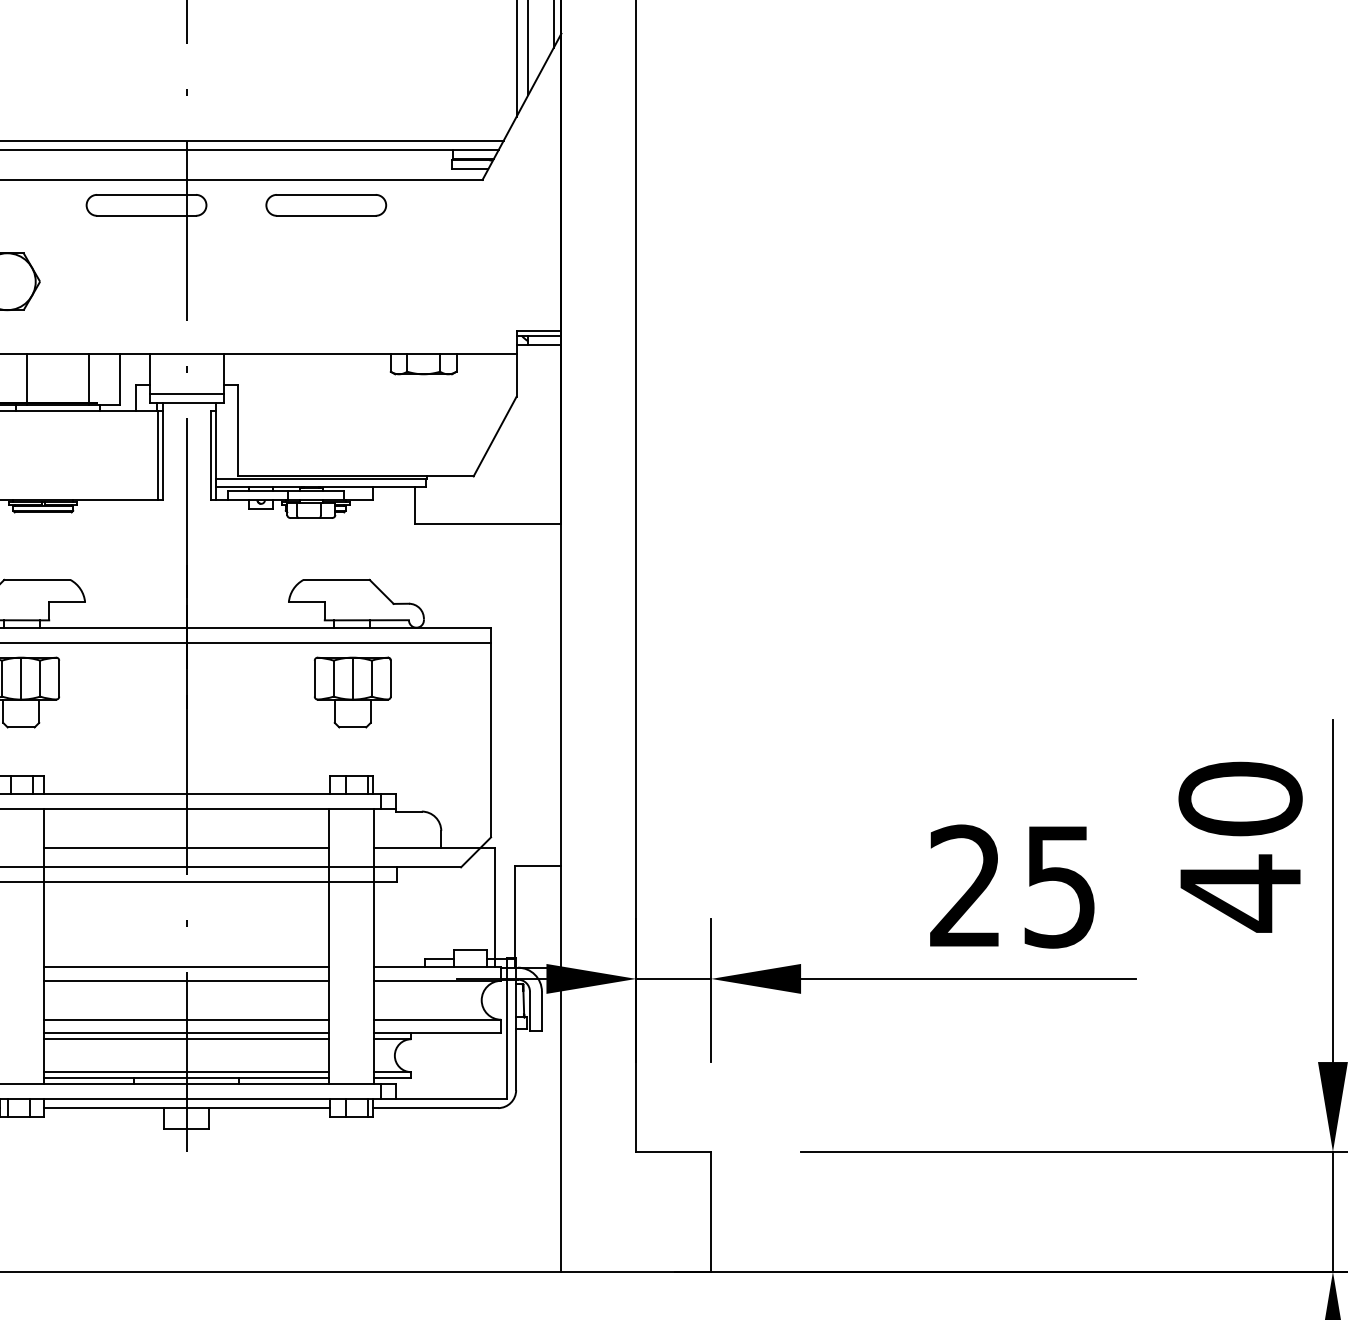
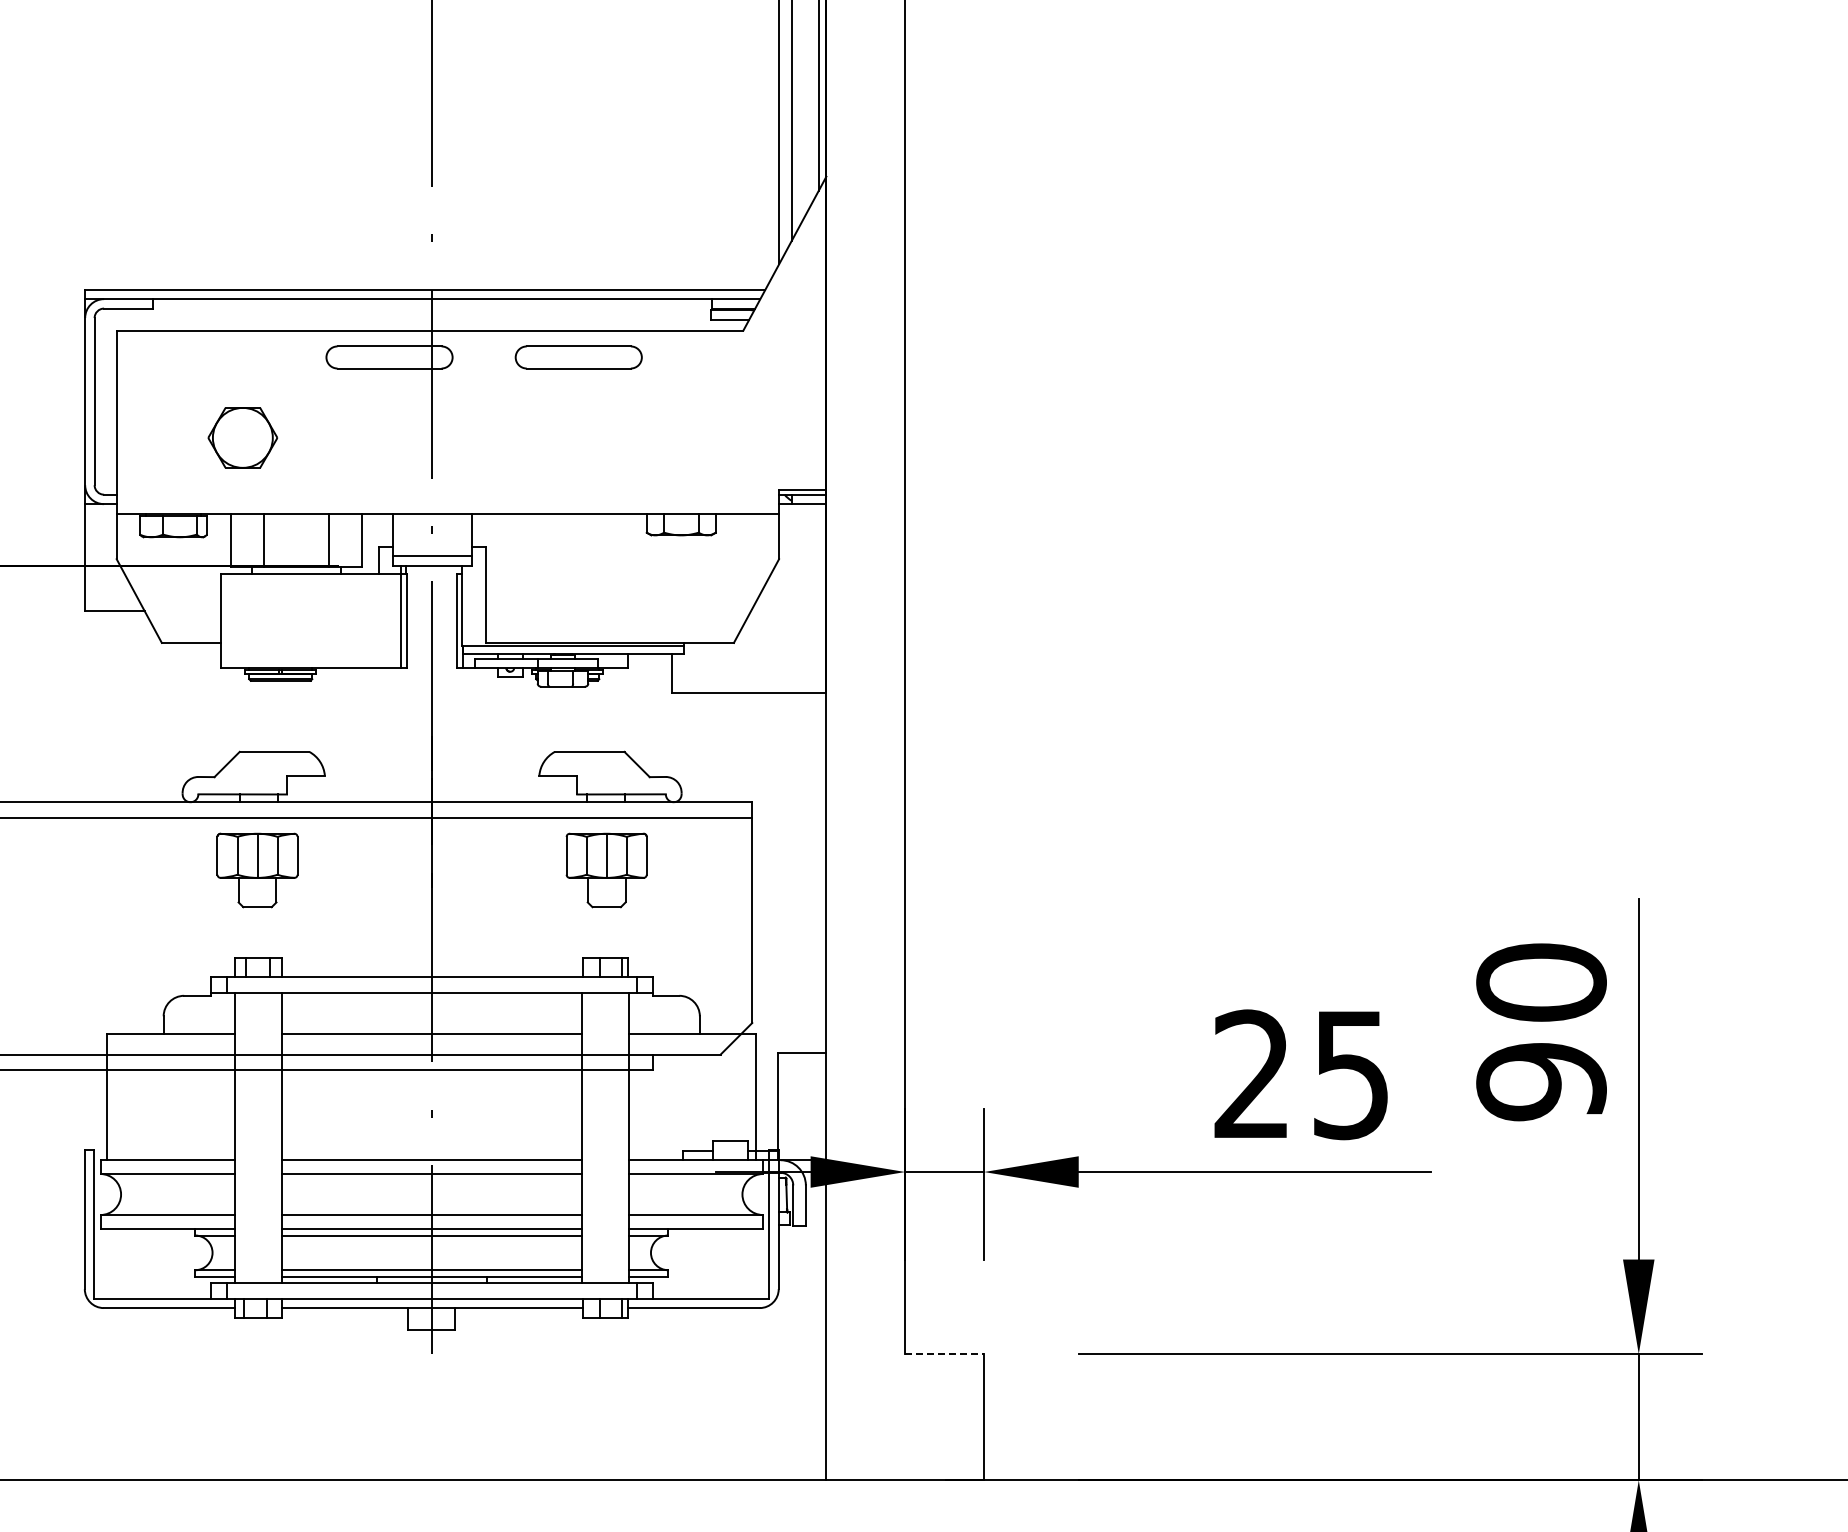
text: (1240, 892) -> (1541, 1081), 40 -> 90
line: (674, 1152) -> (945, 1354), solid -> dashed

